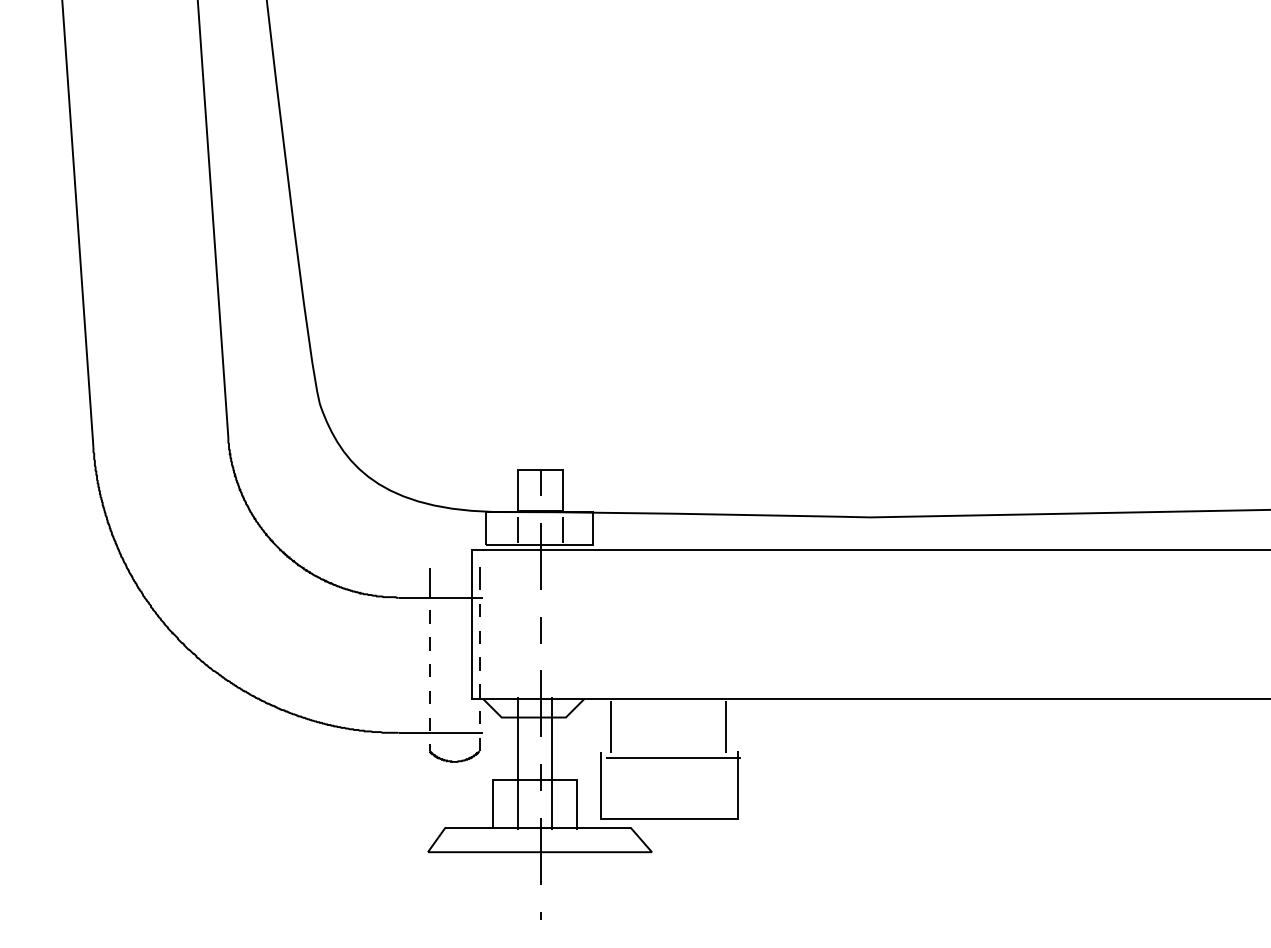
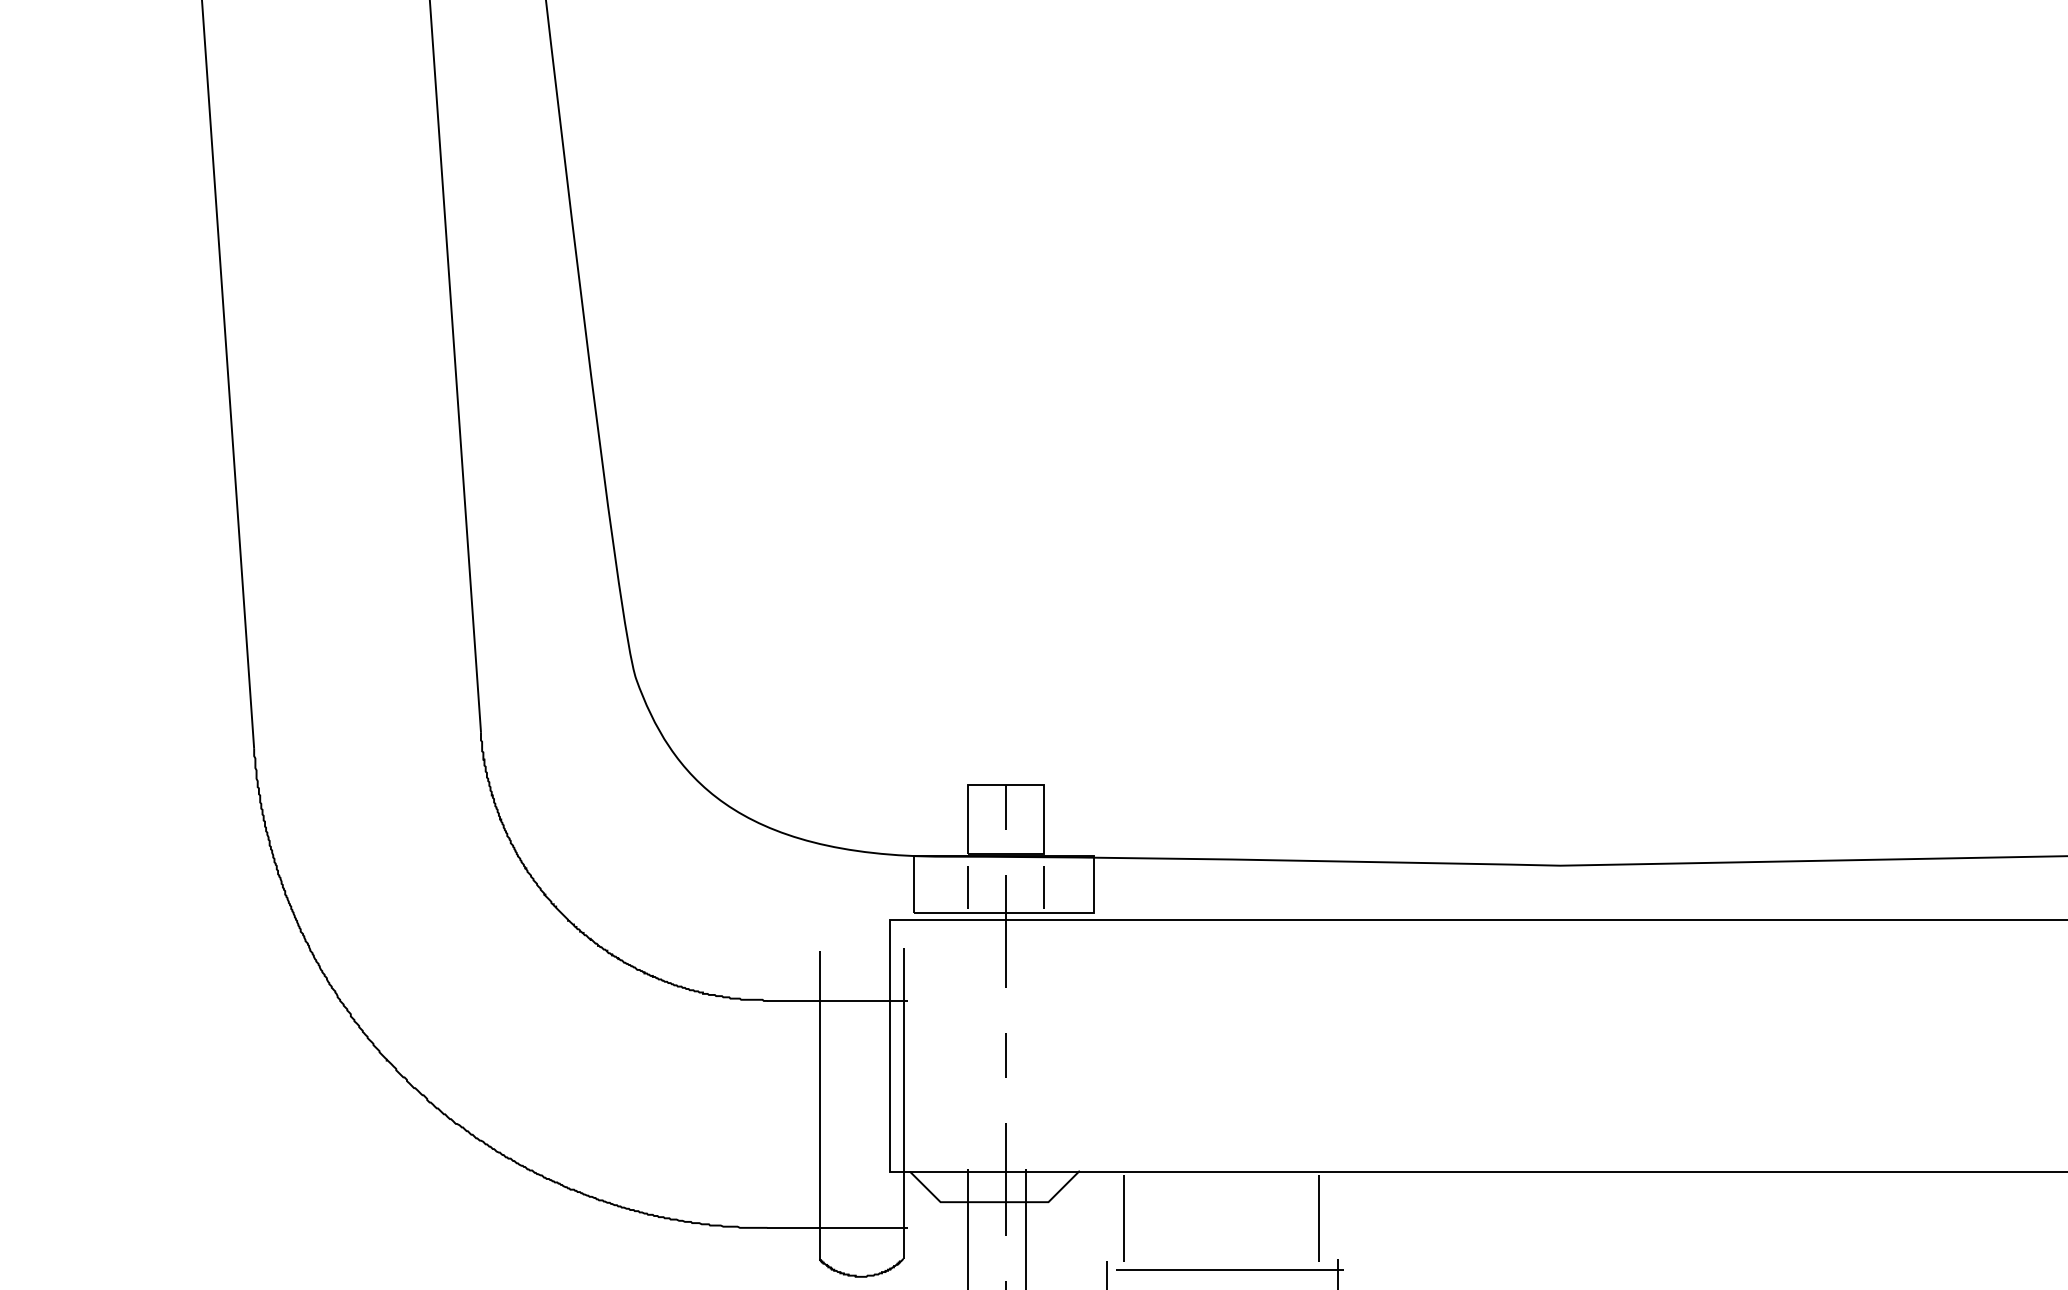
line: (429, 667) -> (819, 1118), dashed -> solid
line: (479, 667) -> (903, 1118), dashed -> solid

